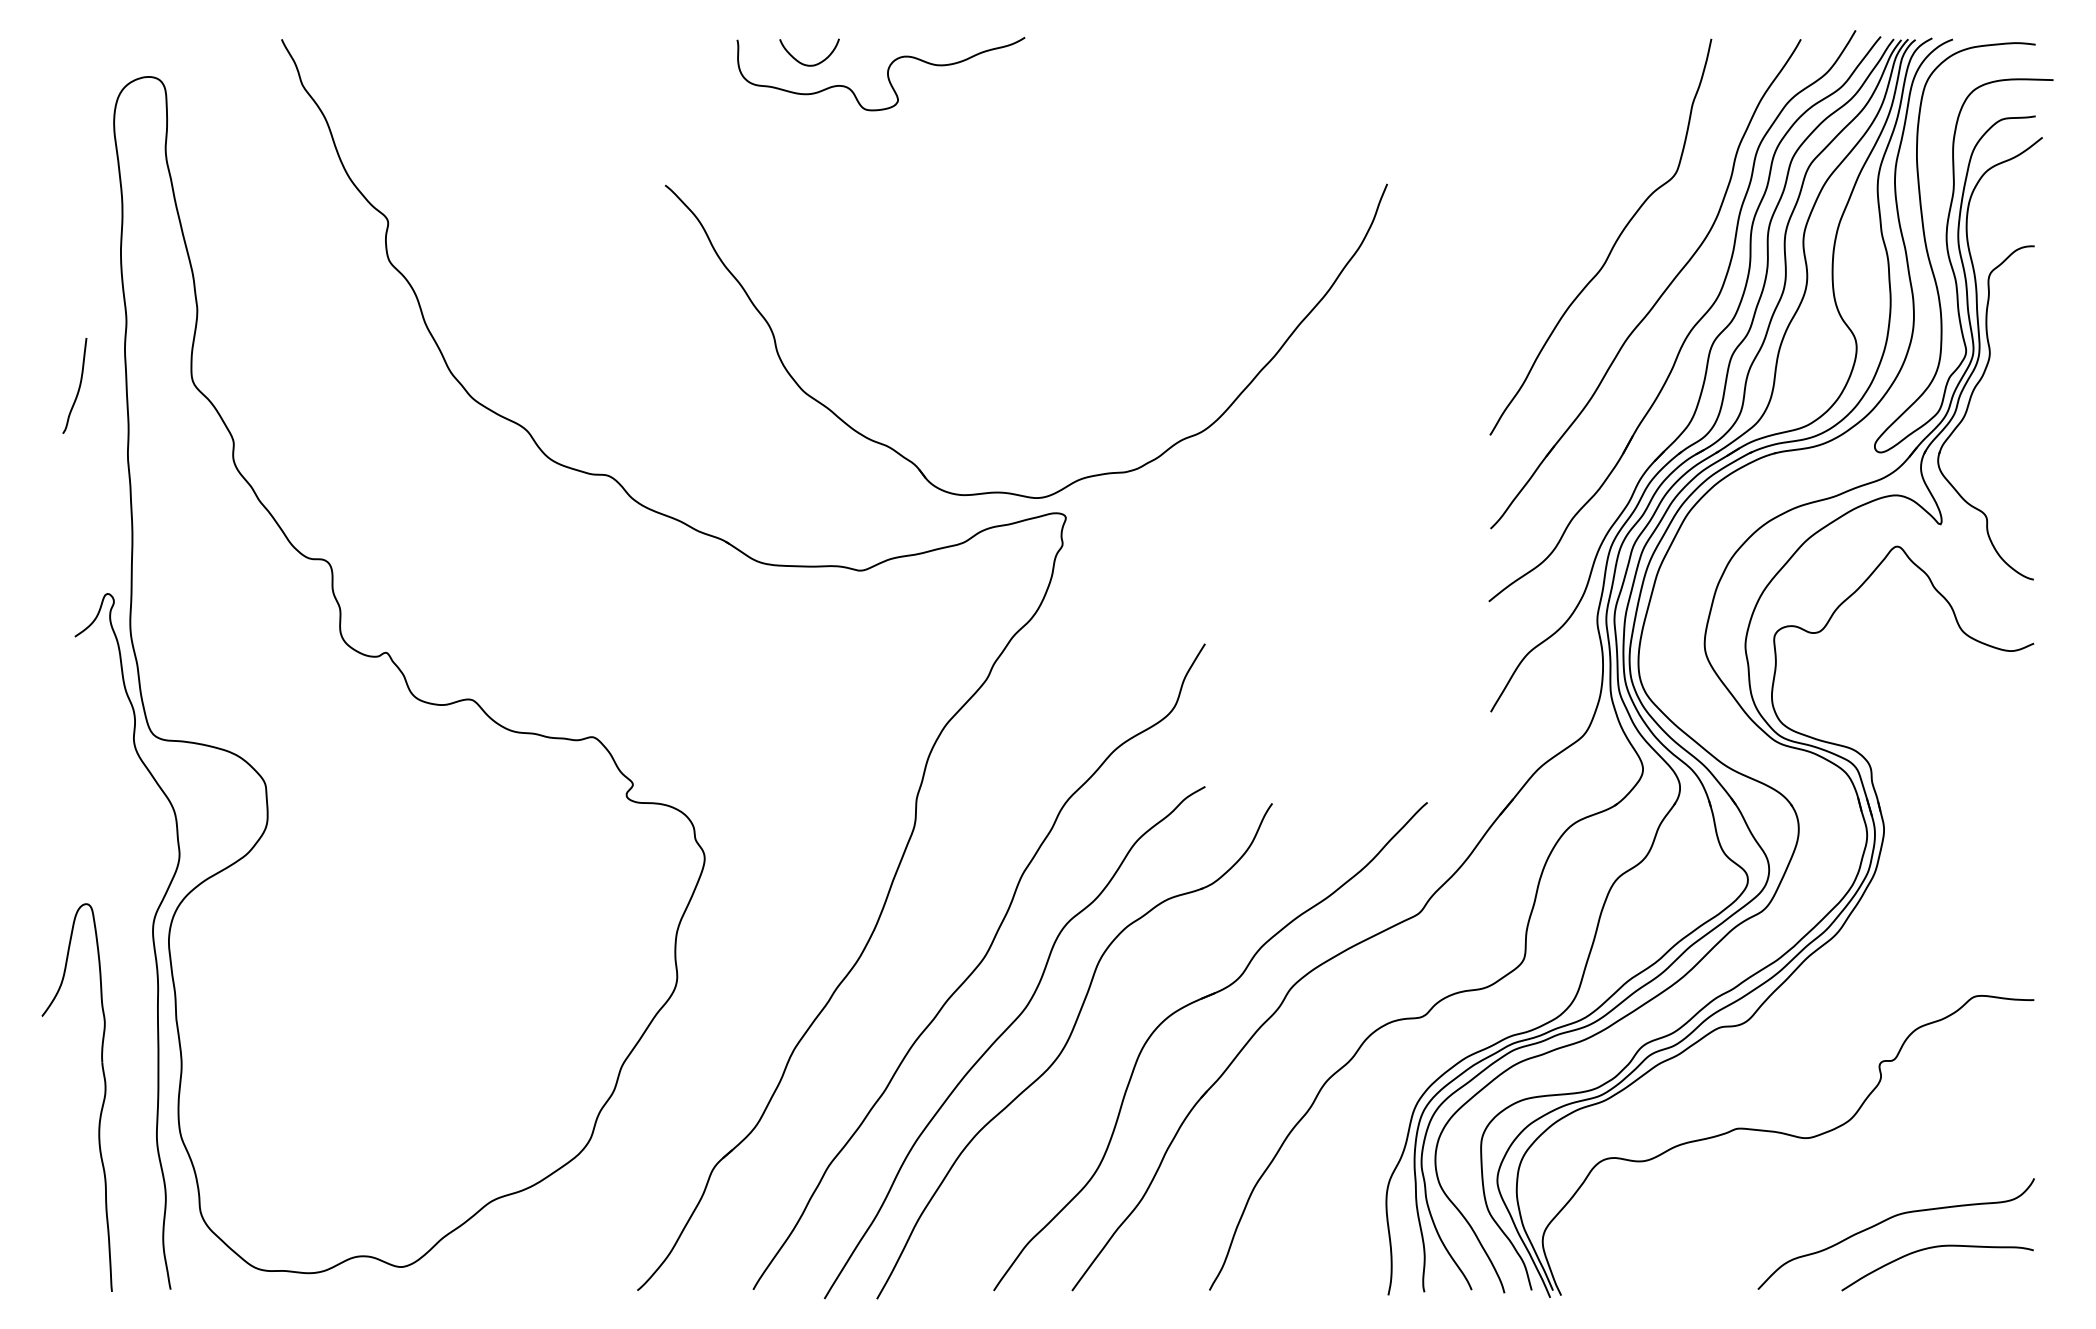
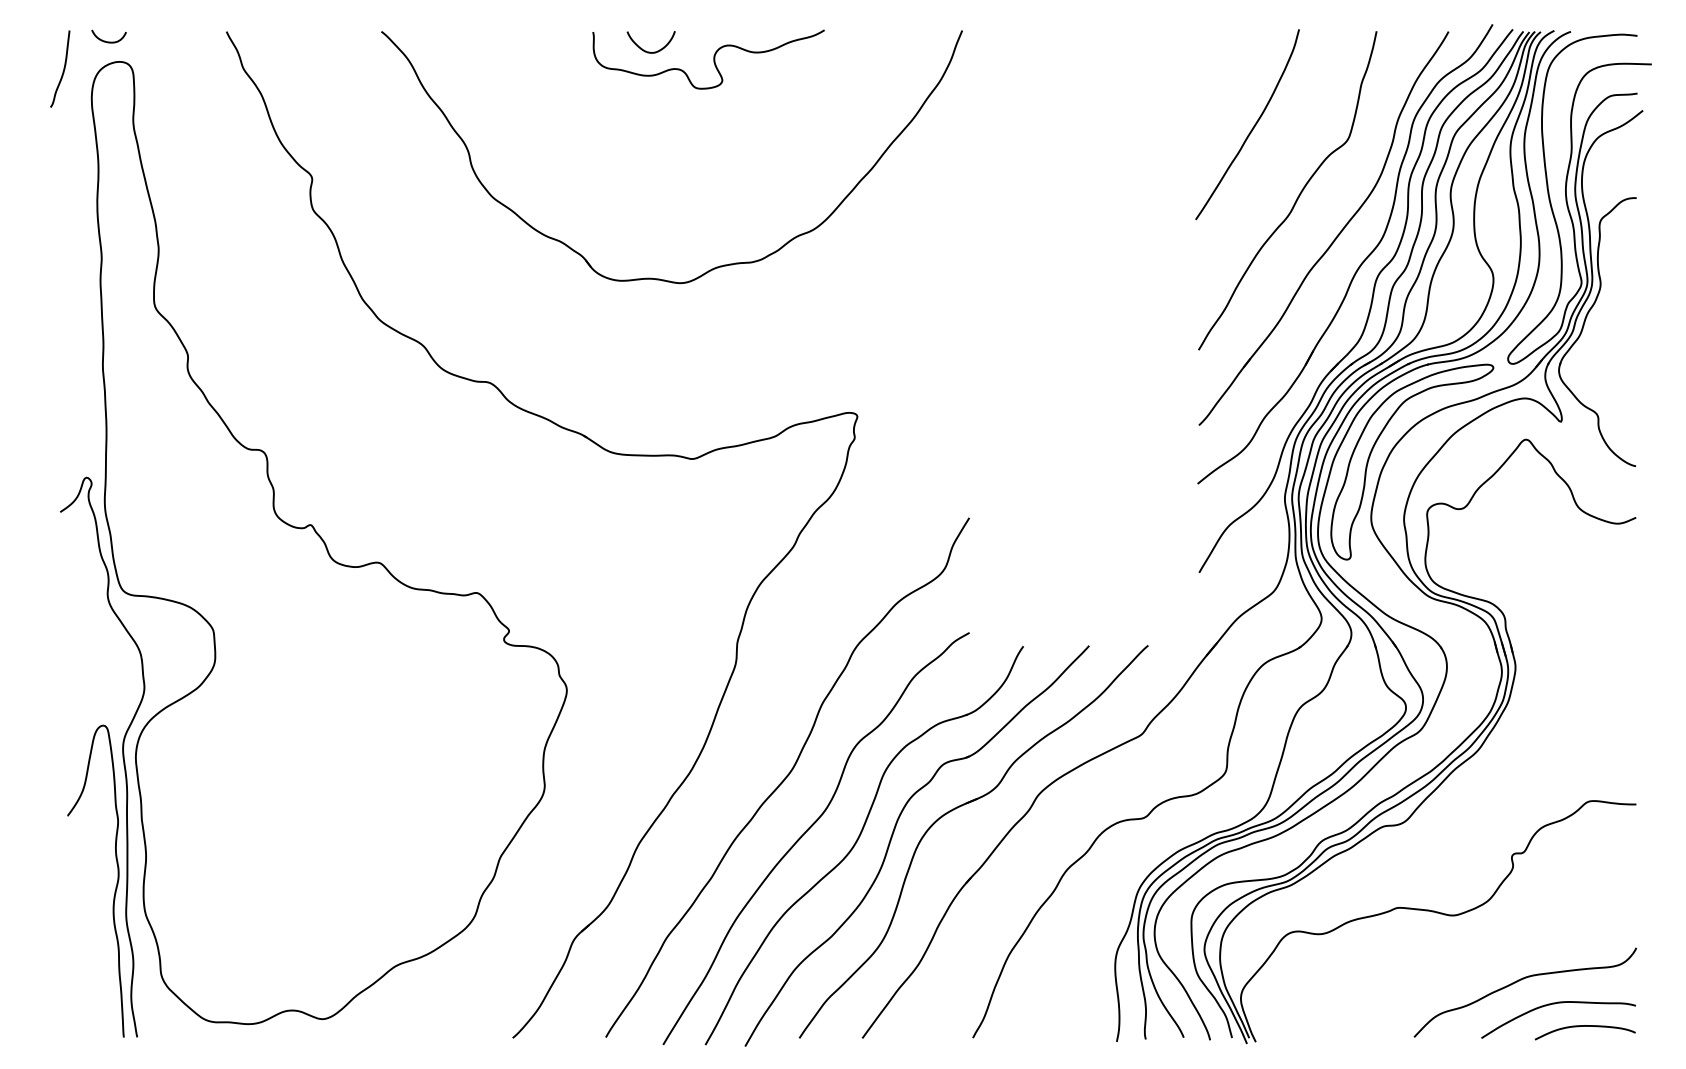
curve: (134, 51) -> (108, 41), added
curve: (1557, 158) -> (1252, 127), added
curve: (78, 387) -> (63, 70), moved
part: (1079, 478) -> (714, 267), moved
part: (1712, 548) -> (1377, 441), added
part: (1109, 1041) -> (892, 837), added
part: (102, 1102) -> (116, 885), moved
curve: (1970, 1276) -> (1585, 1026), added

